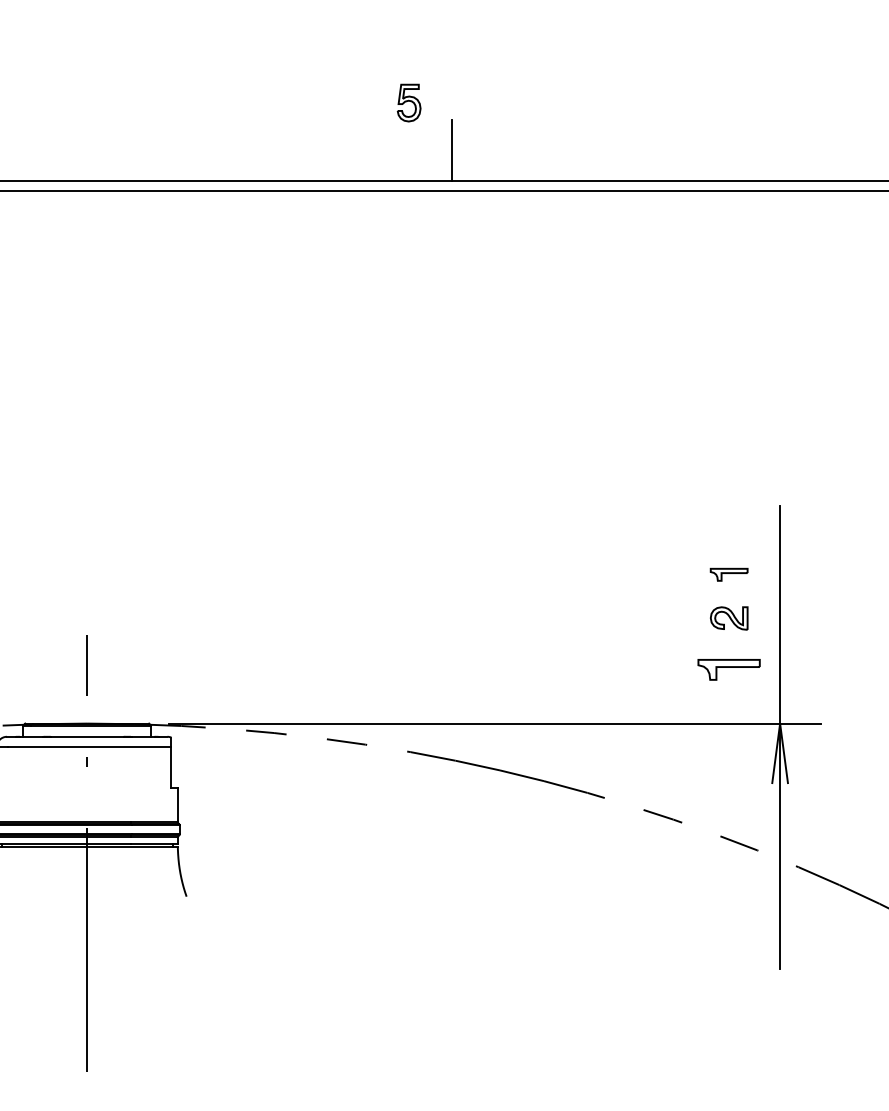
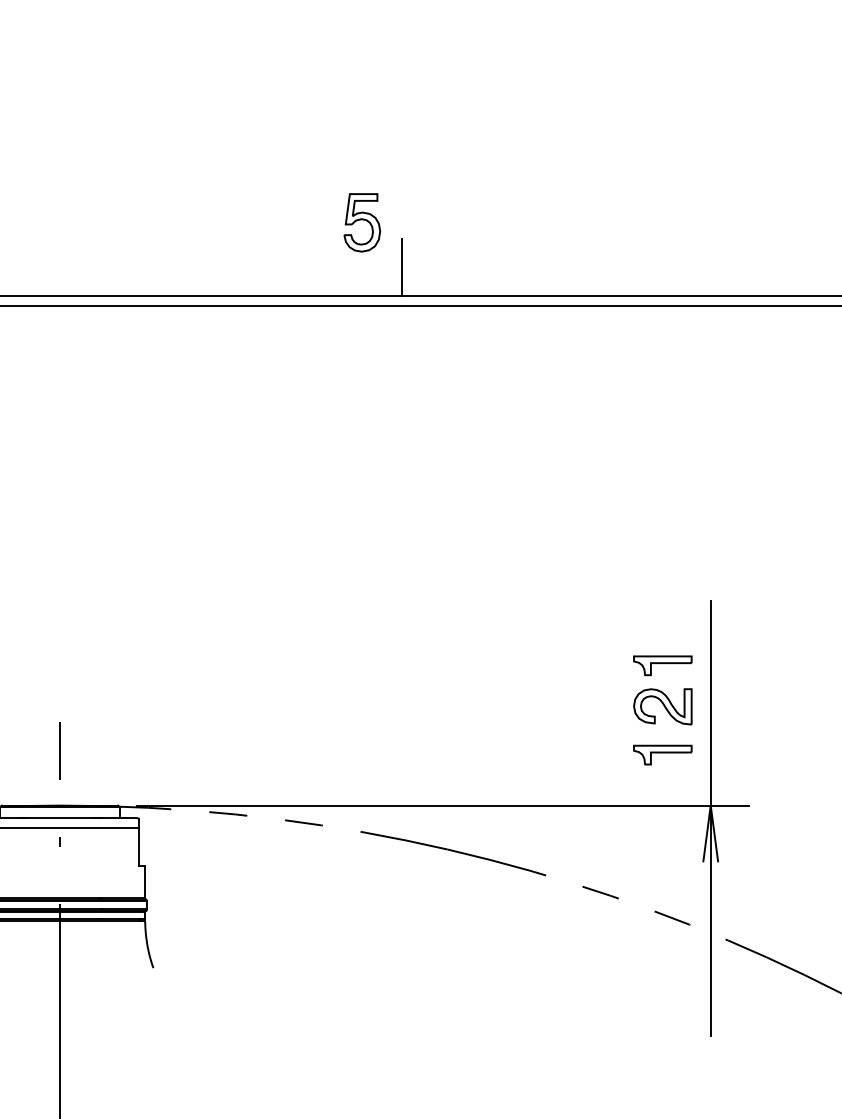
part: (409, 102) -> (362, 222), size x1.67
part: (728, 574) -> (662, 665), size x1.67
part: (728, 618) -> (662, 706), size x1.67

